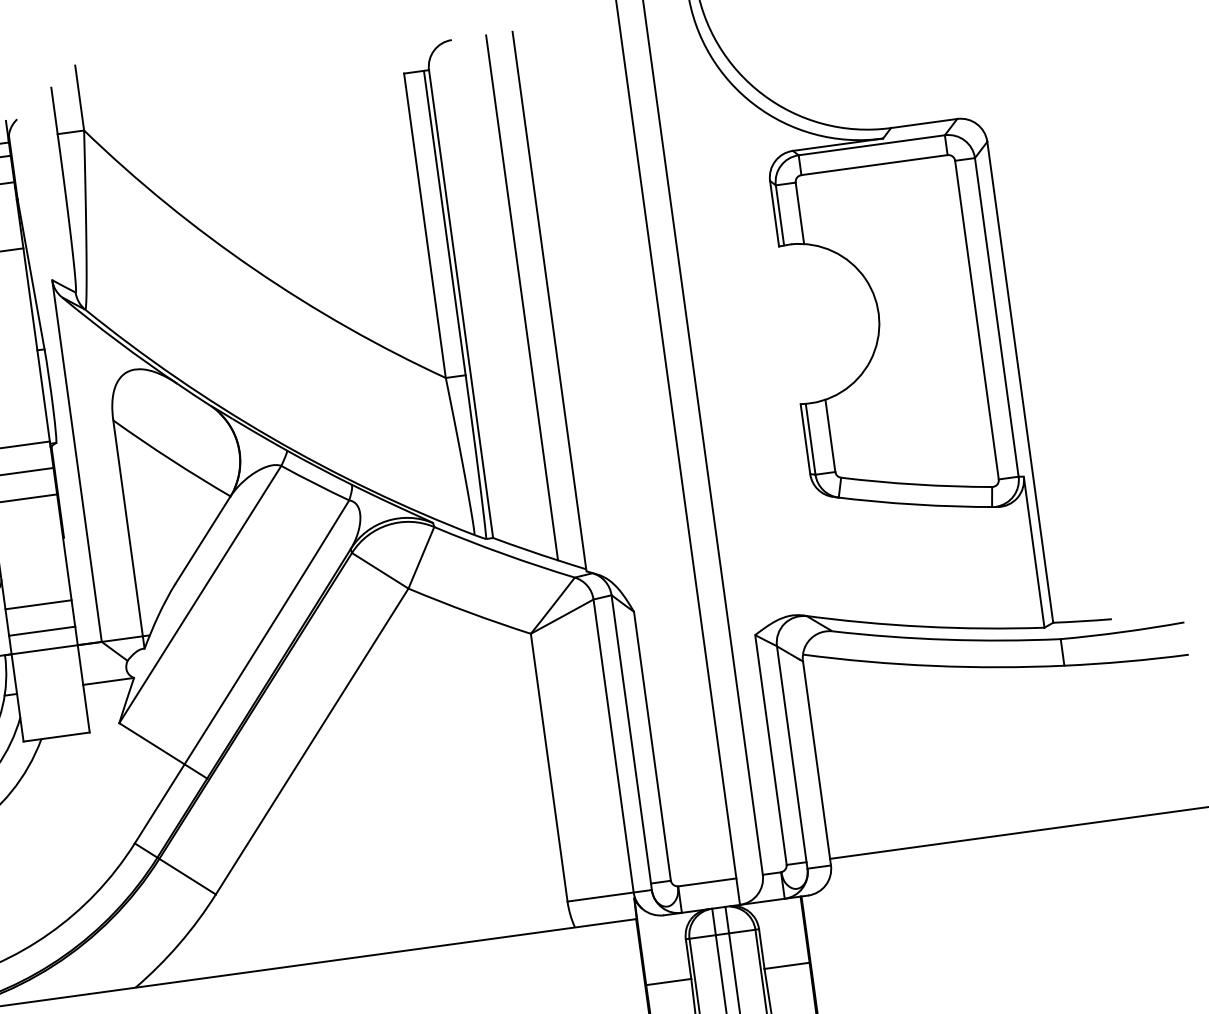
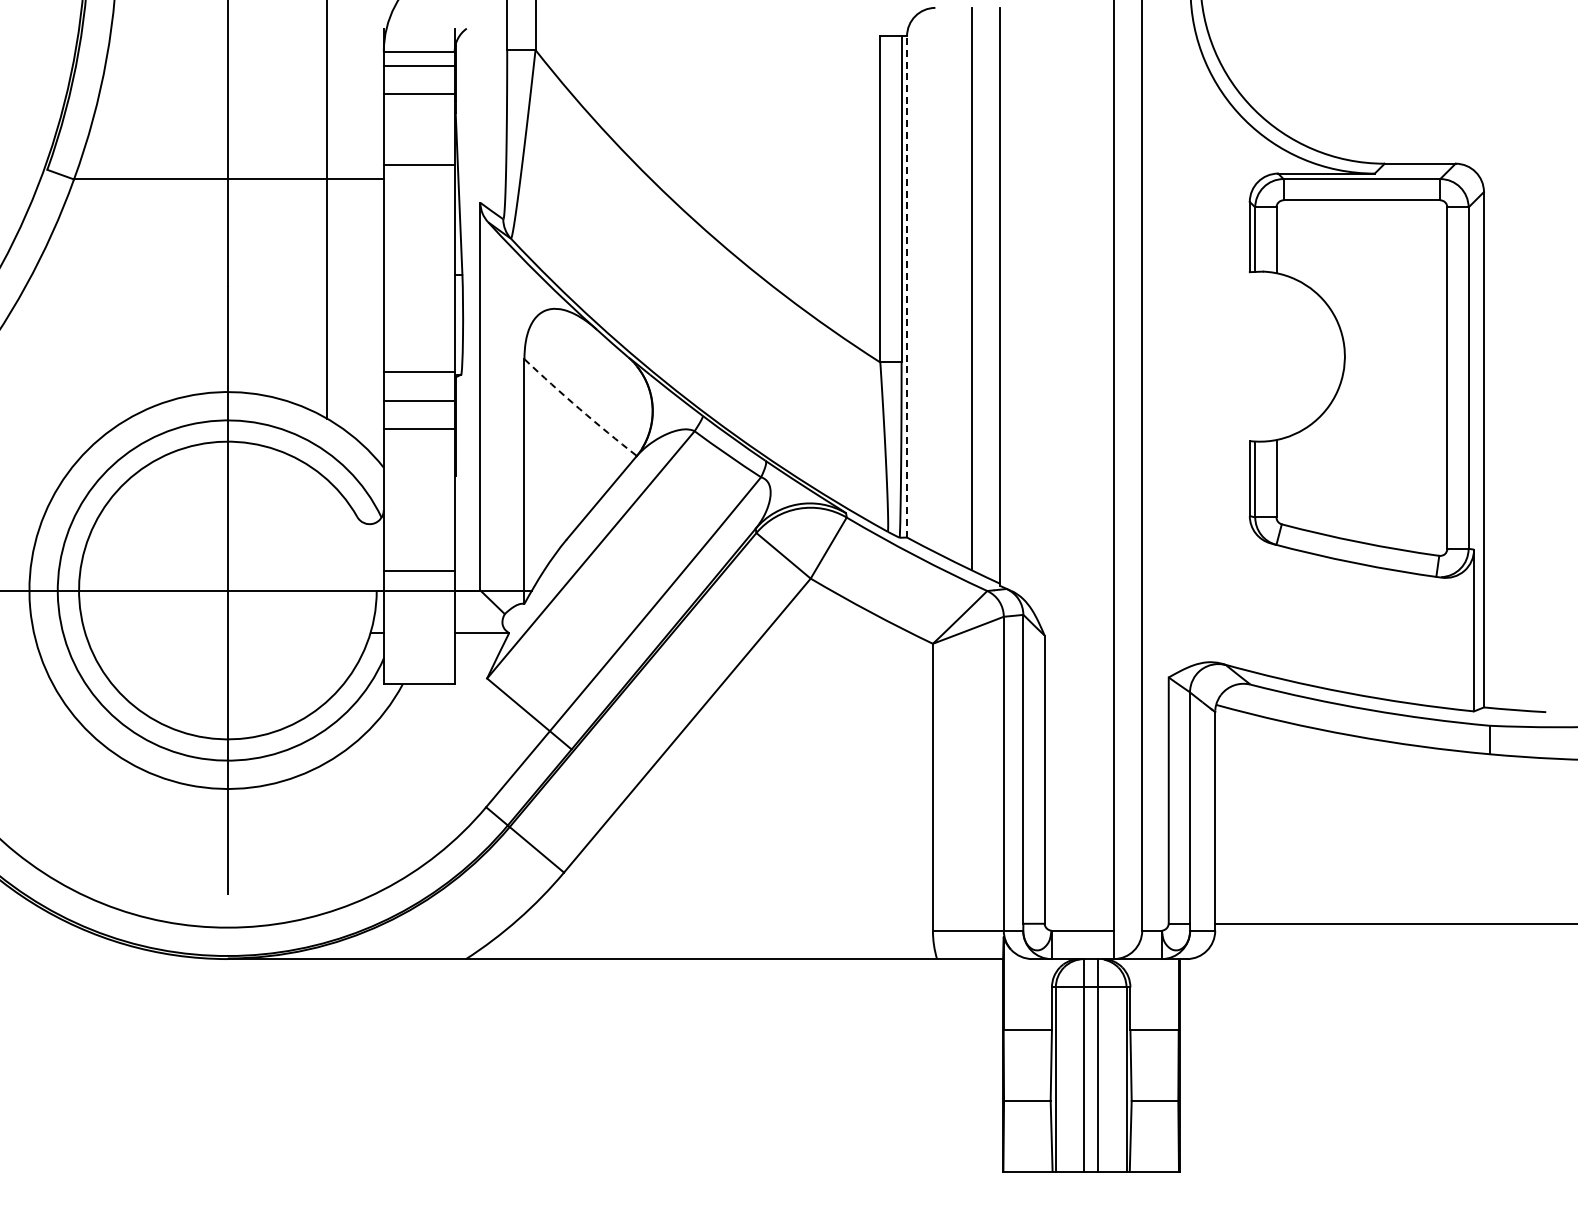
line: (461, 303) -> (907, 286), solid -> dashed
arc: (170, 459) -> (579, 408), solid -> dashed
line: (37, 605) -> (418, 542), removed

